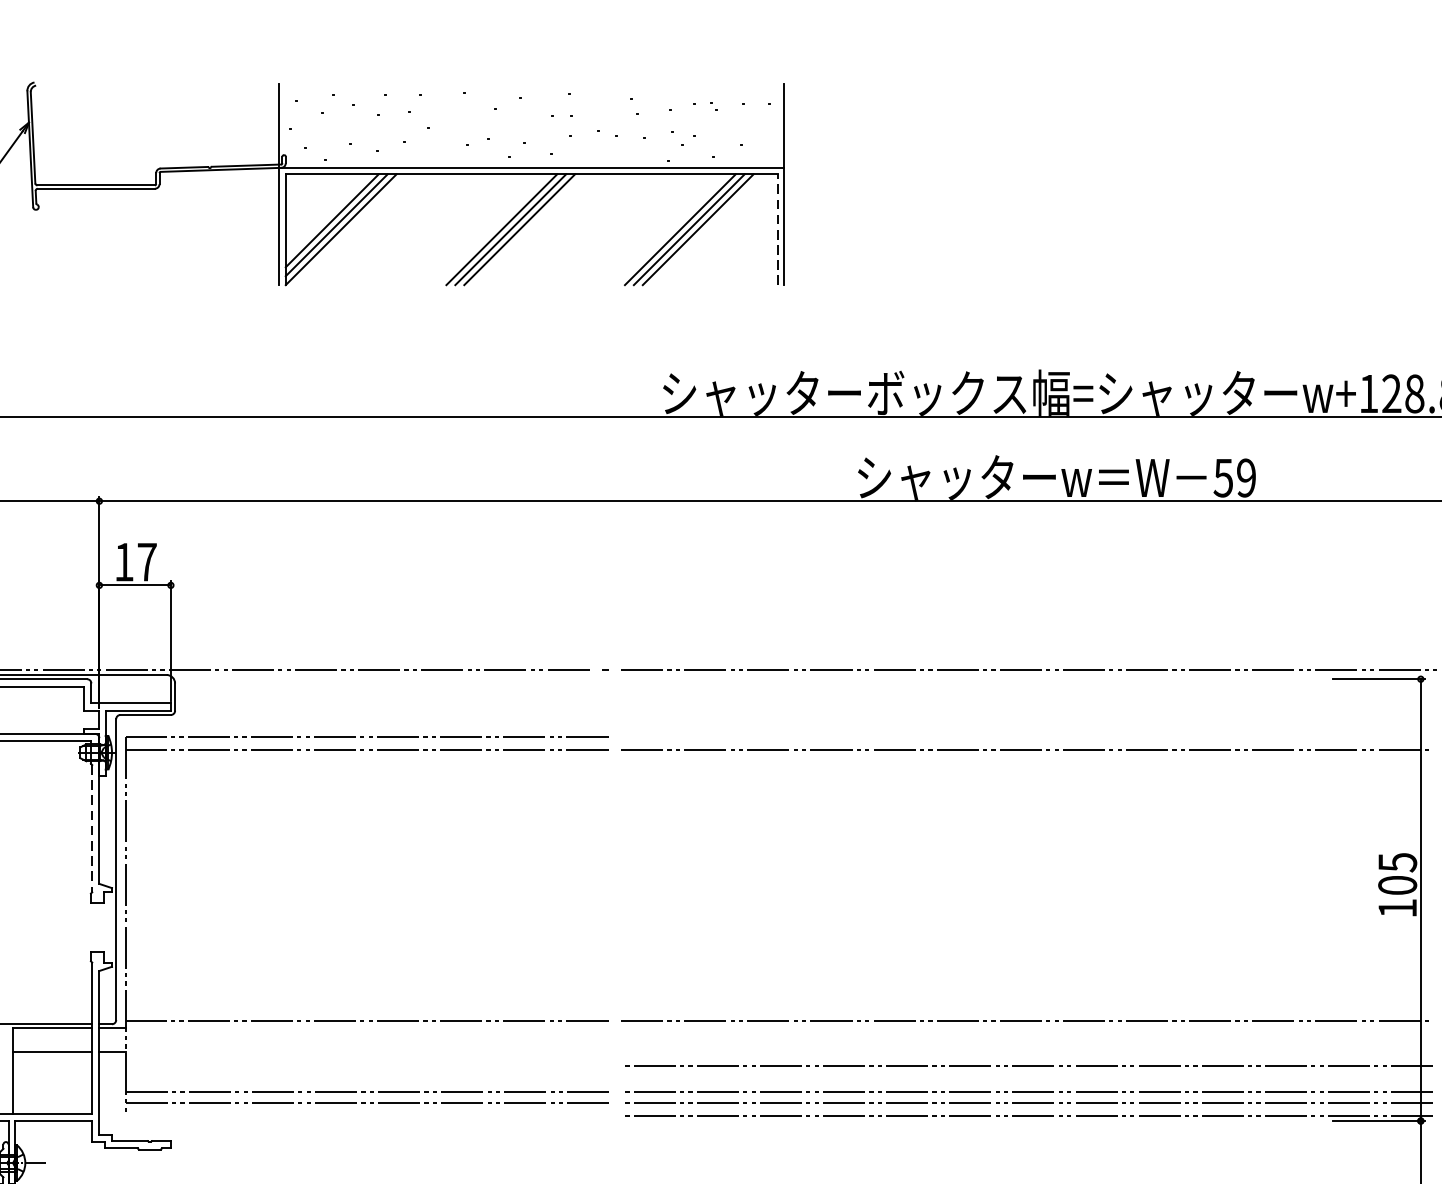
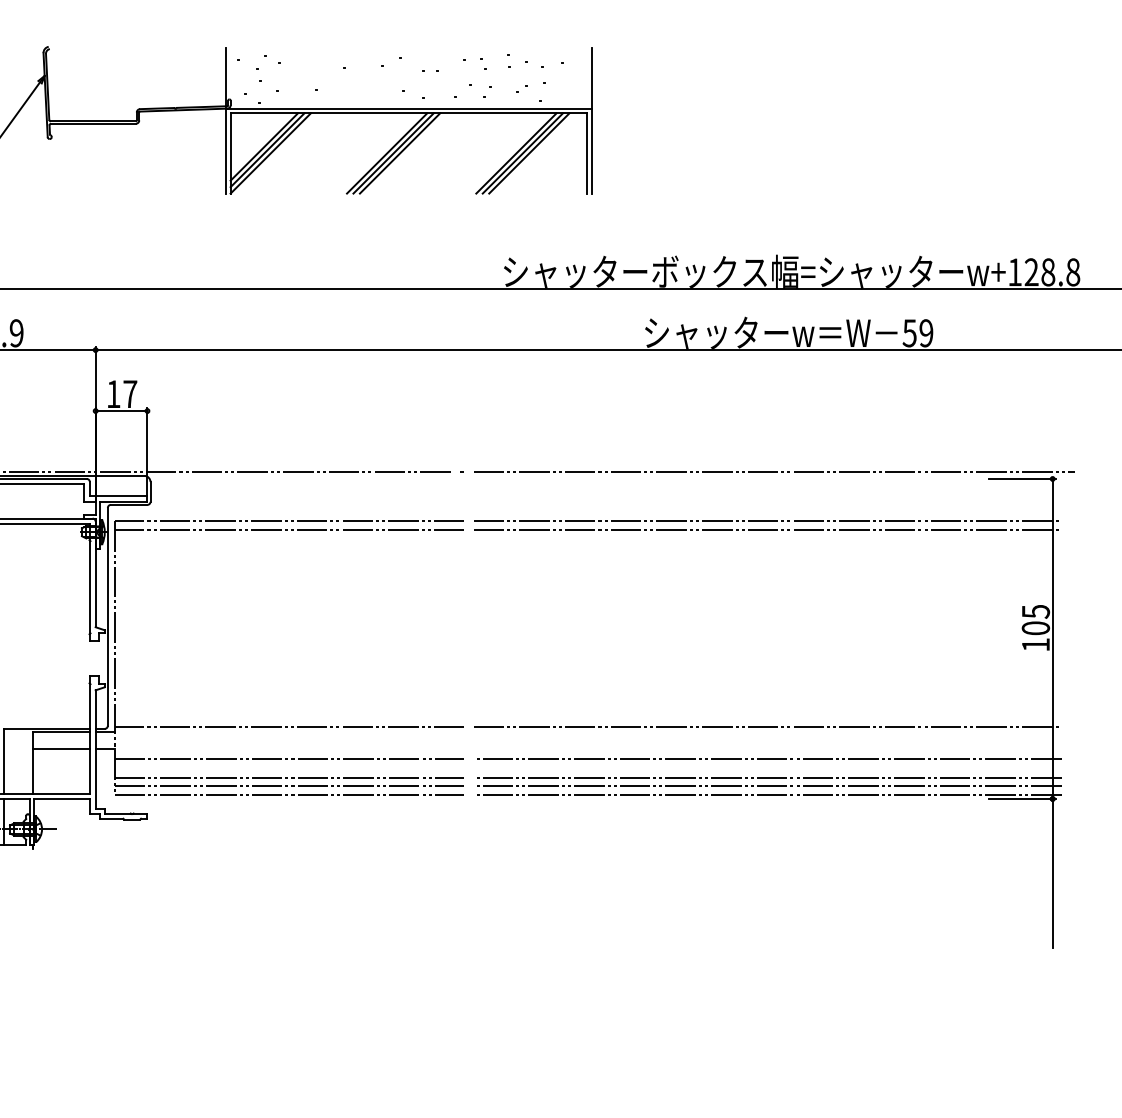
line: (778, 228) -> (587, 152), dashed -> solid
line: (1027, 737) -> (767, 521), added
line: (92, 829) -> (90, 587), dashed -> solid
line: (367, 1066) -> (289, 759), added
line: (367, 1116) -> (289, 795), added

